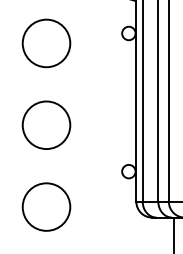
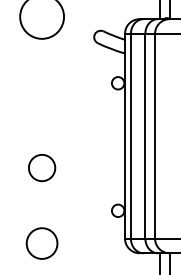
circle: (45, 43) -> (41, 92), removed
circle: (46, 124) -> (42, 167), size x0.6
circle: (46, 207) -> (42, 243), size x0.7

